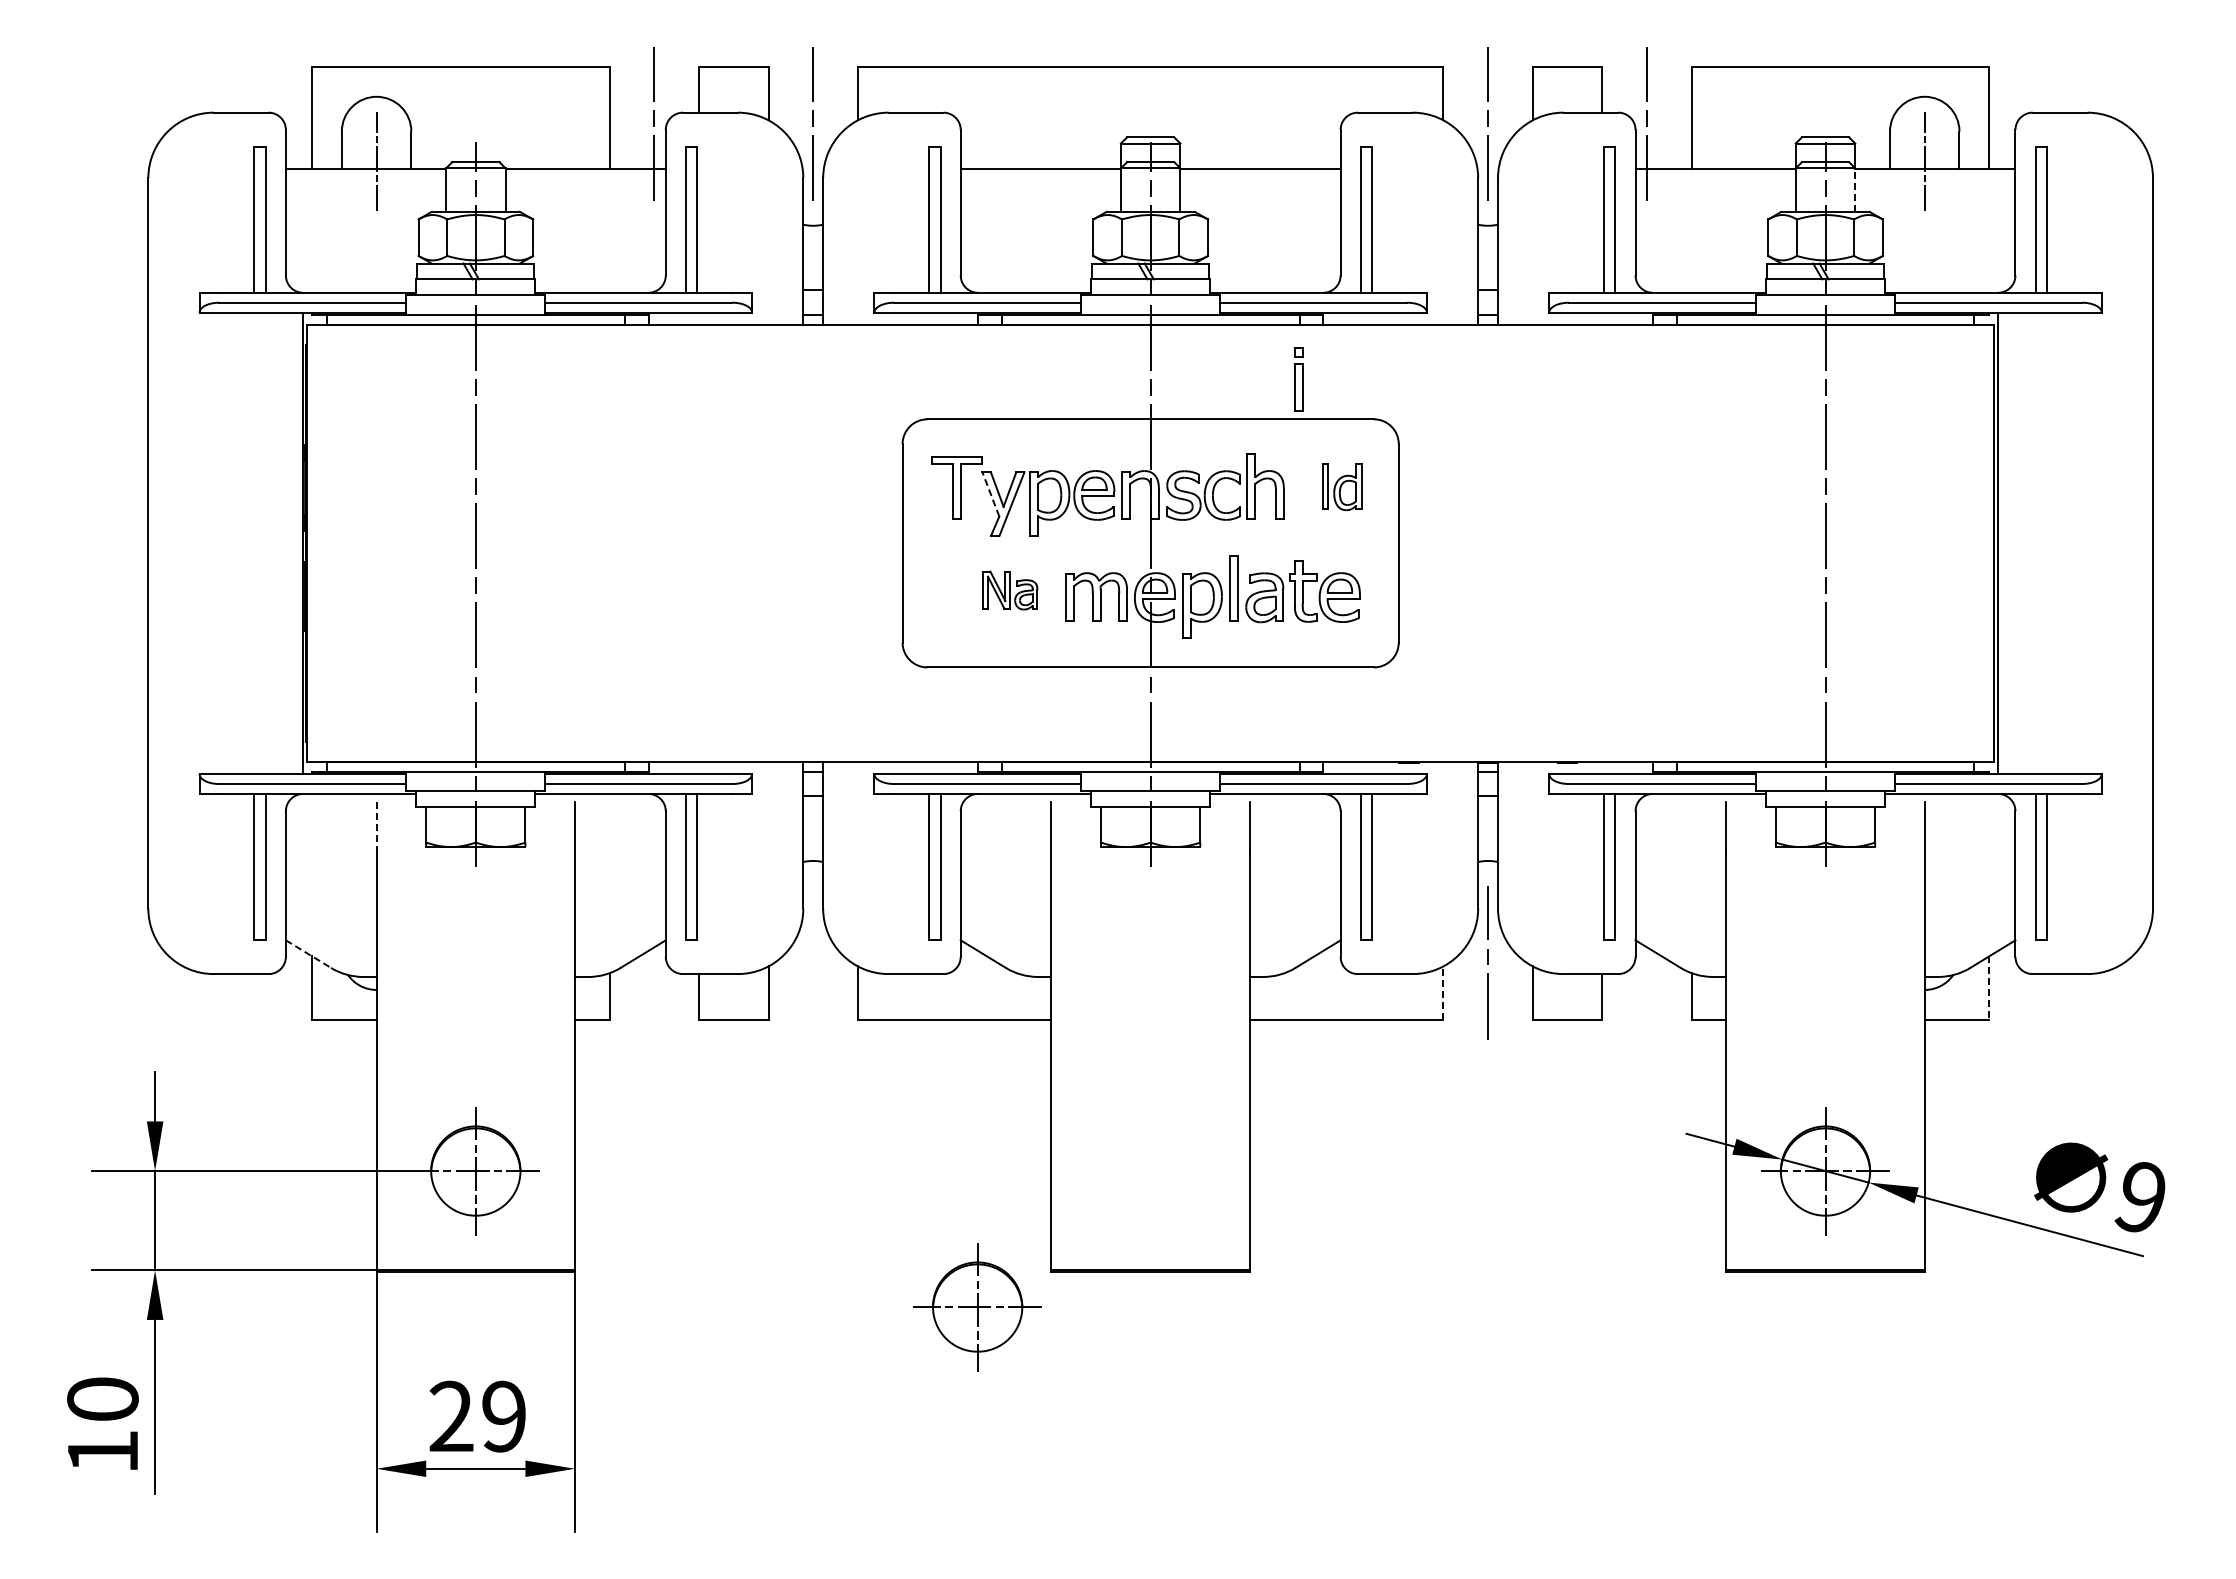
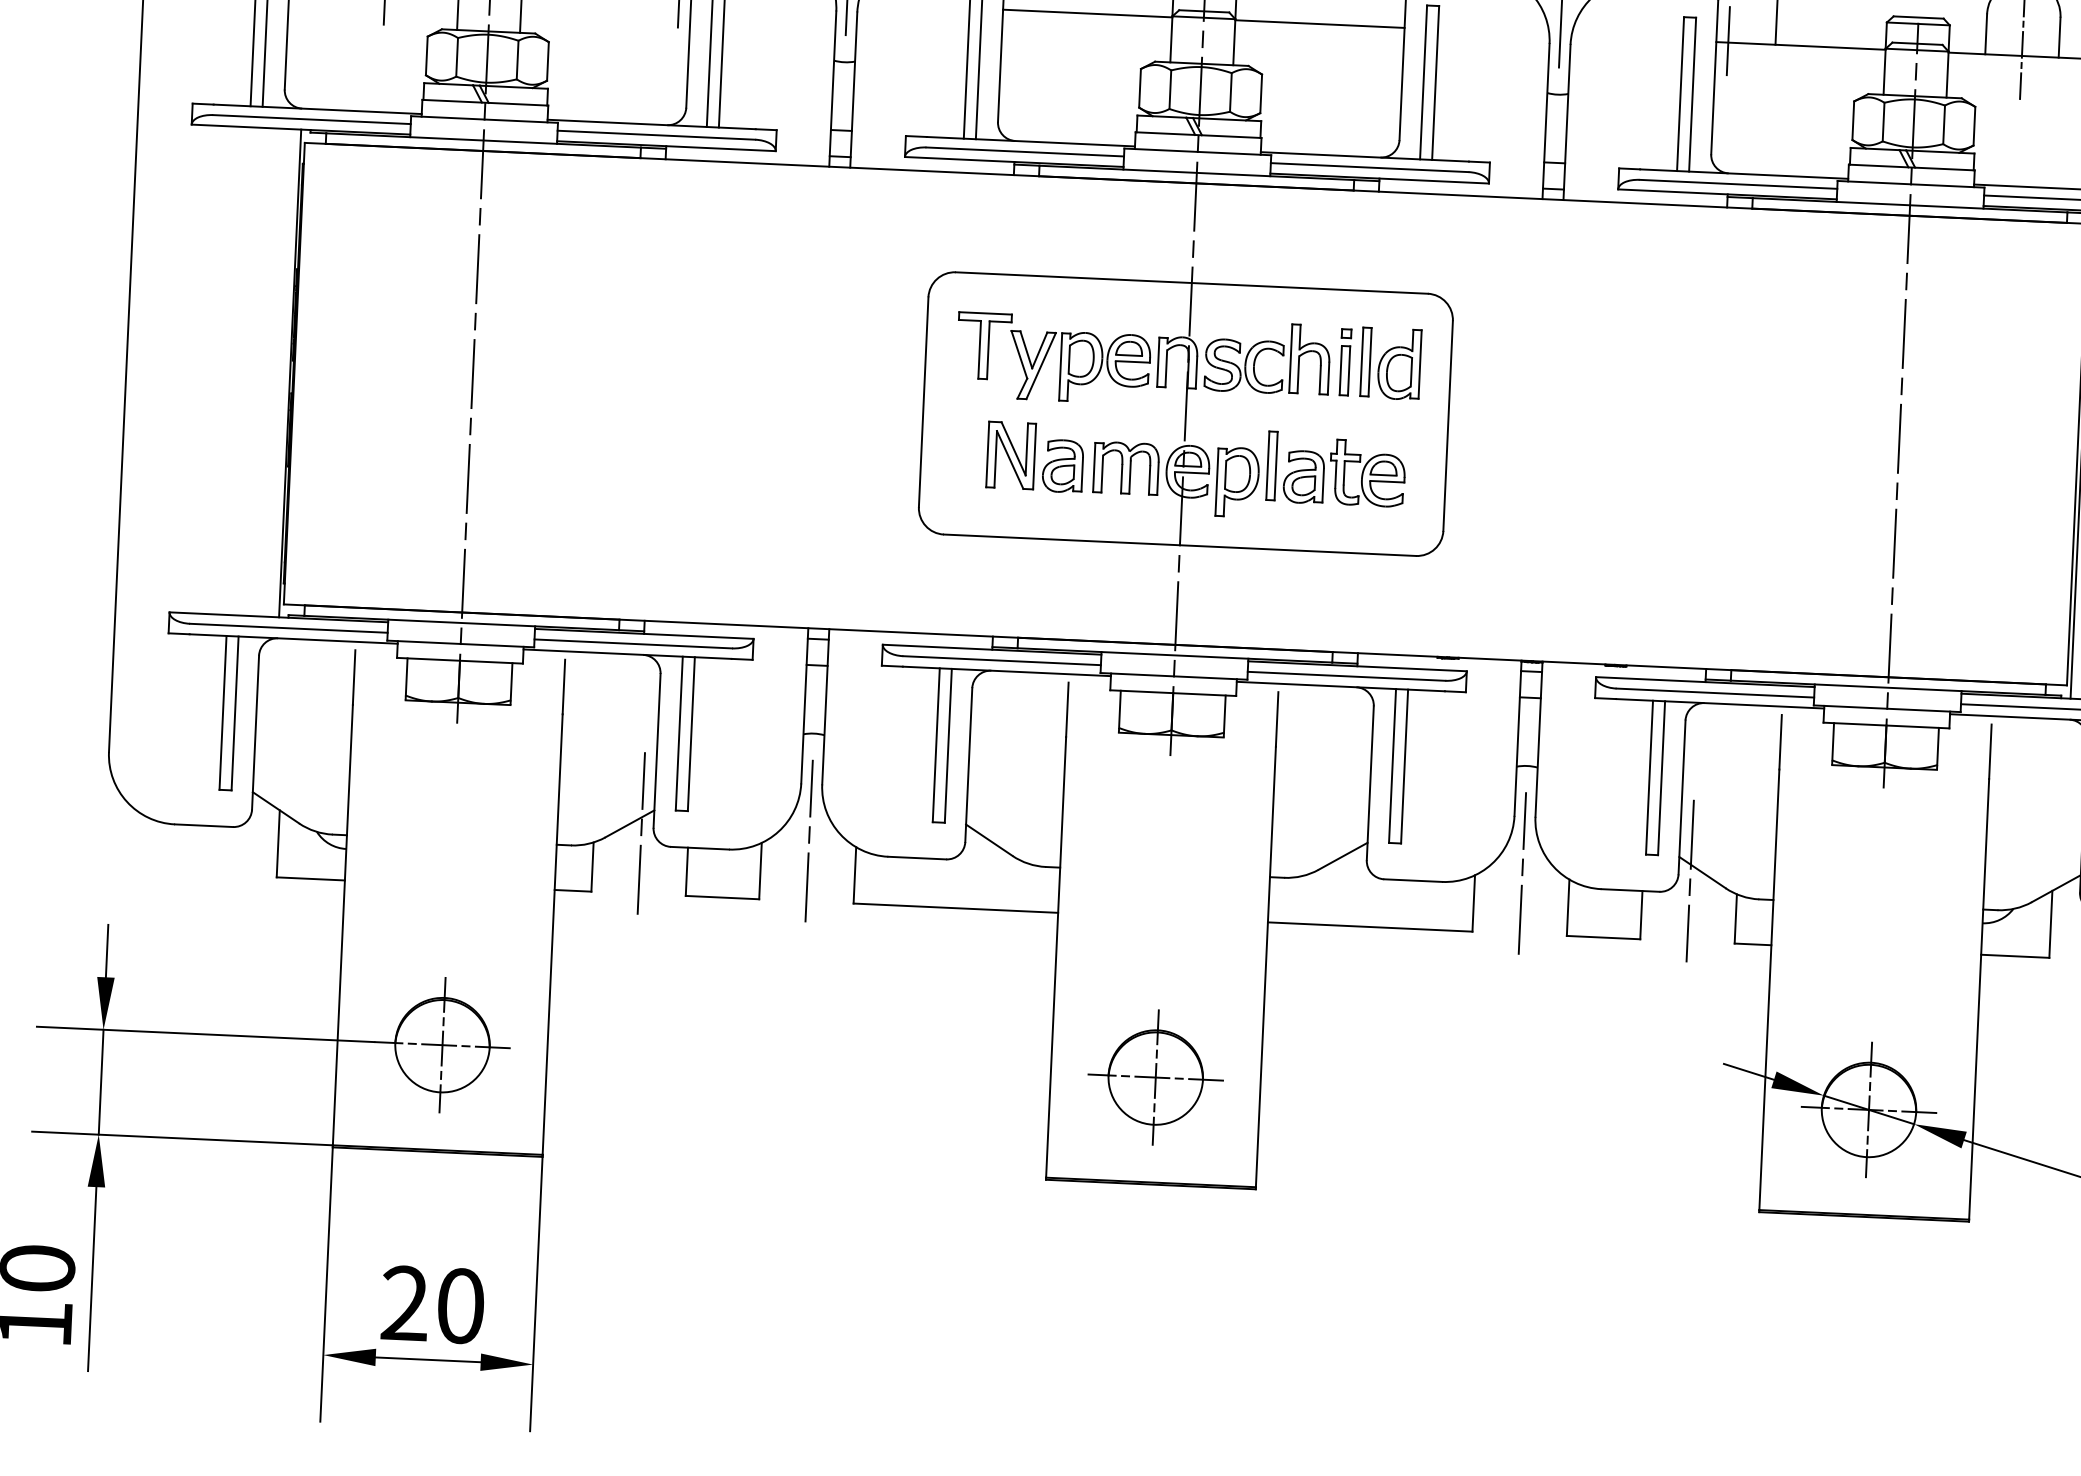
line: (1855, 190) -> (1947, 75), dashed -> solid
part: (1298, 379) -> (1344, 362), moved
part: (1342, 486) -> (1391, 363), size x1.43
line: (990, 494) -> (1018, 354), dashed -> solid
part: (1010, 590) -> (1035, 457), size x1.67
line: (376, 827) -> (354, 677), dashed -> solid
line: (308, 954) -> (276, 808), dashed -> solid
line: (654, 962) -> (641, 833), added
line: (813, 962) -> (809, 840), added
line: (1646, 962) -> (1689, 880), added
line: (1989, 988) -> (2051, 924), dashed -> solid
line: (1443, 993) -> (1473, 903), dashed -> solid
part: (977, 1307) -> (1155, 1078), moved
text: (504, 1416) -> (461, 1305), 29 -> 20

